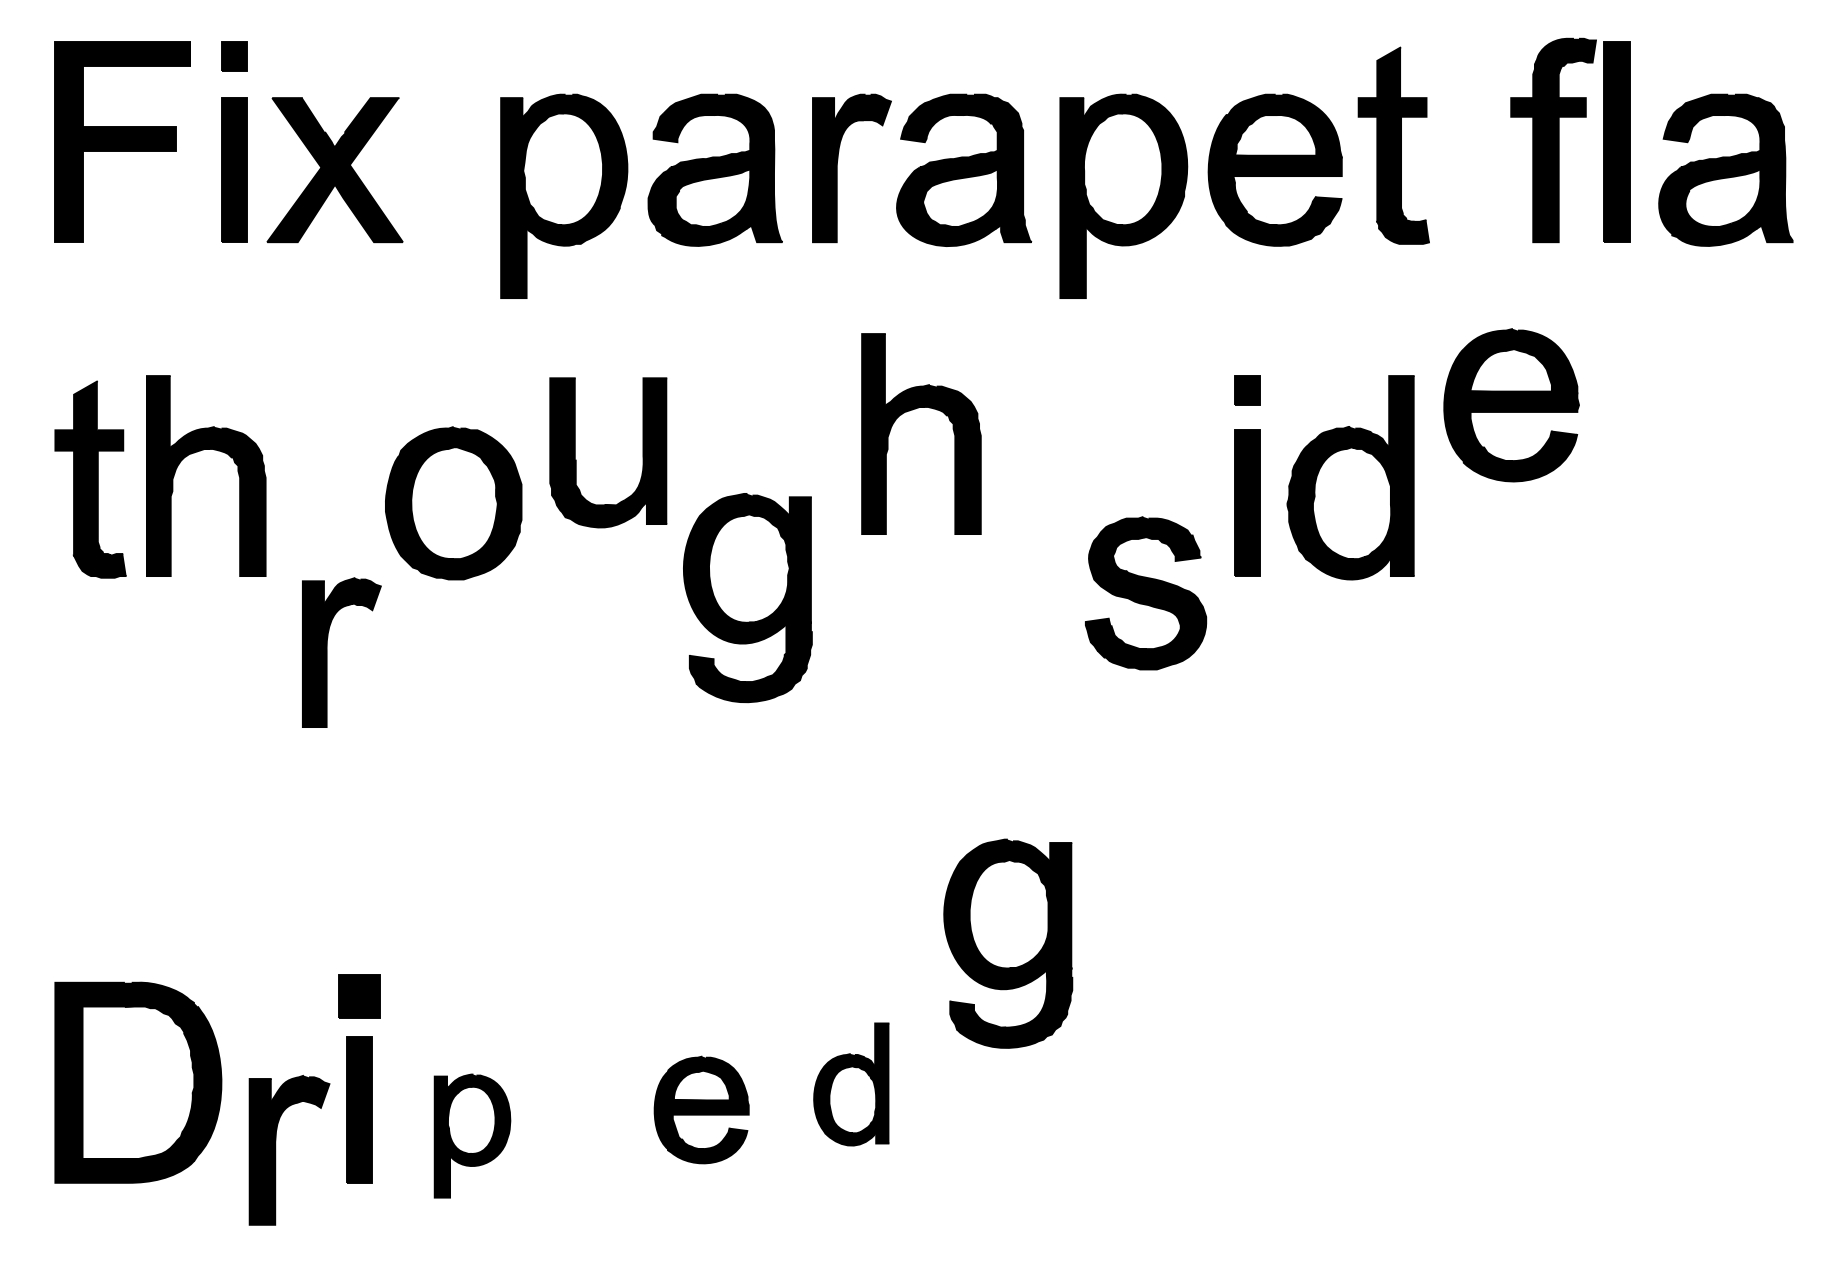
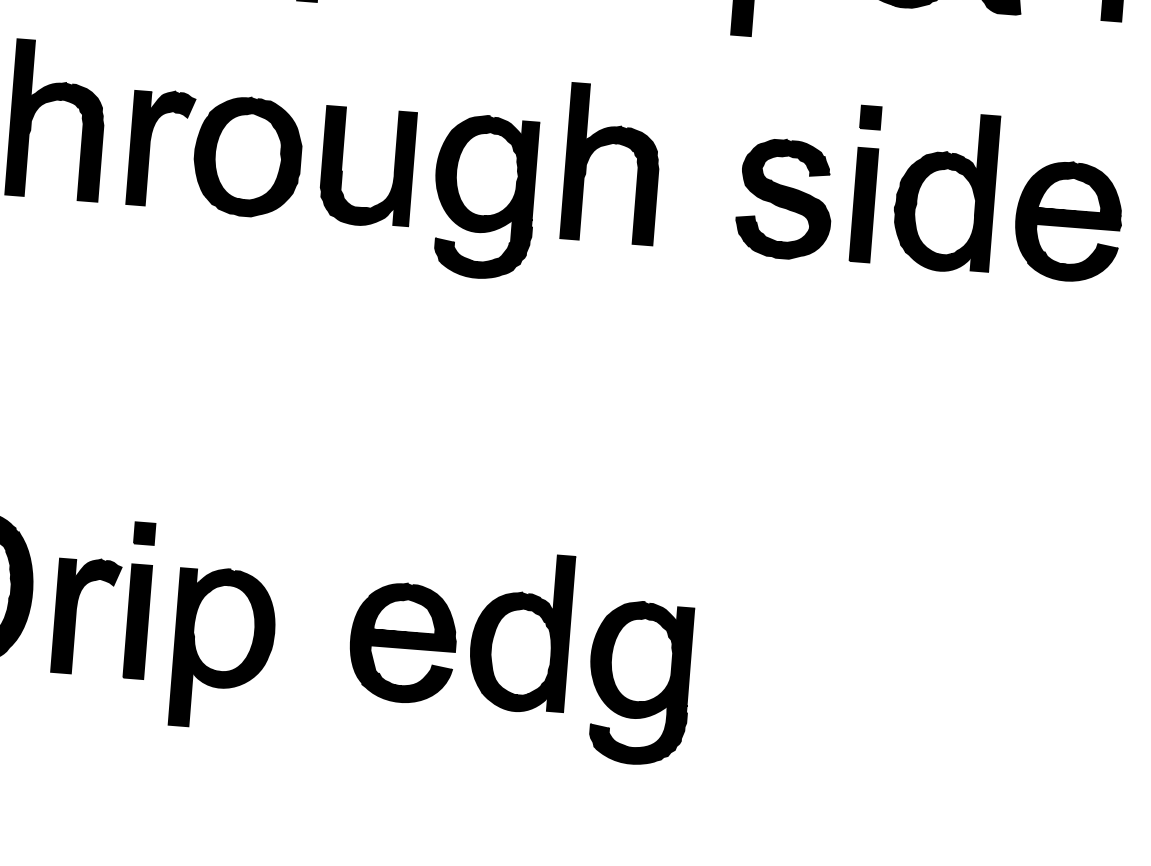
part: (1511, 405) -> (1068, 221), moved
part: (912, 410) -> (606, 145), moved
part: (576, 459) -> (342, 170), moved
part: (1146, 593) -> (785, 199), moved
part: (747, 598) -> (484, 197), moved
part: (327, 652) -> (149, 147), moved
part: (1008, 943) -> (639, 682), moved
part: (359, 996) -> (144, 533), size x0.62
part: (851, 1084) -> (520, 632), size x1.67
part: (701, 1109) -> (403, 642), size x1.43
part: (472, 1135) -> (223, 648), size x1.67
part: (276, 1150) -> (76, 615), moved

